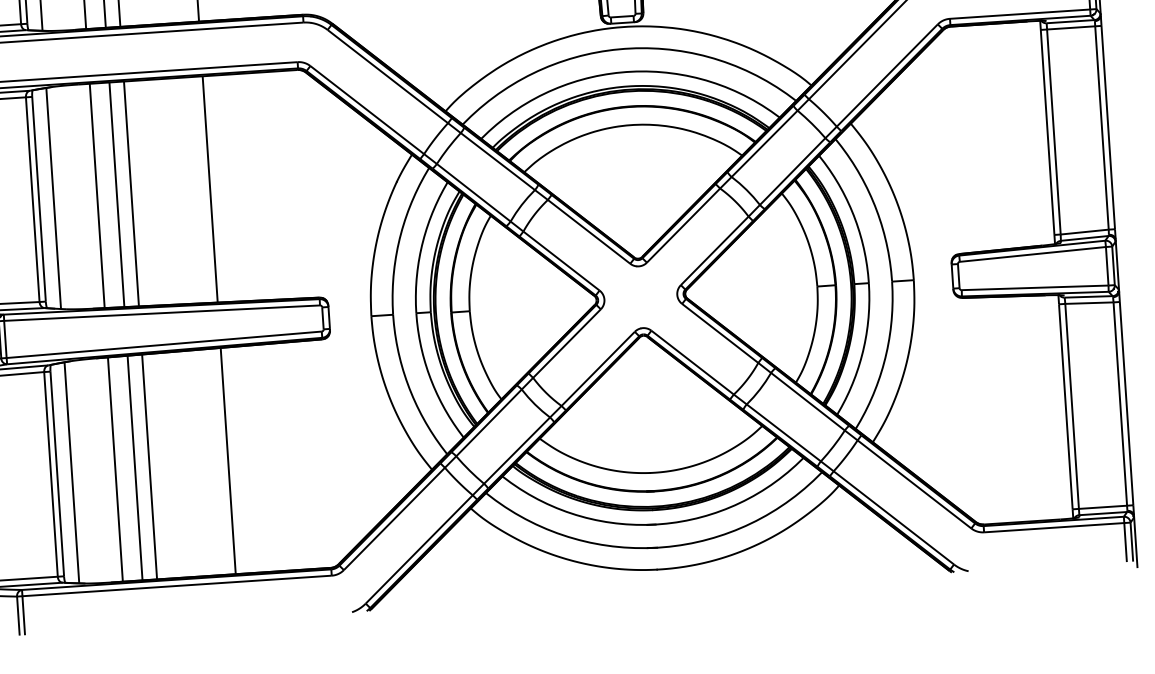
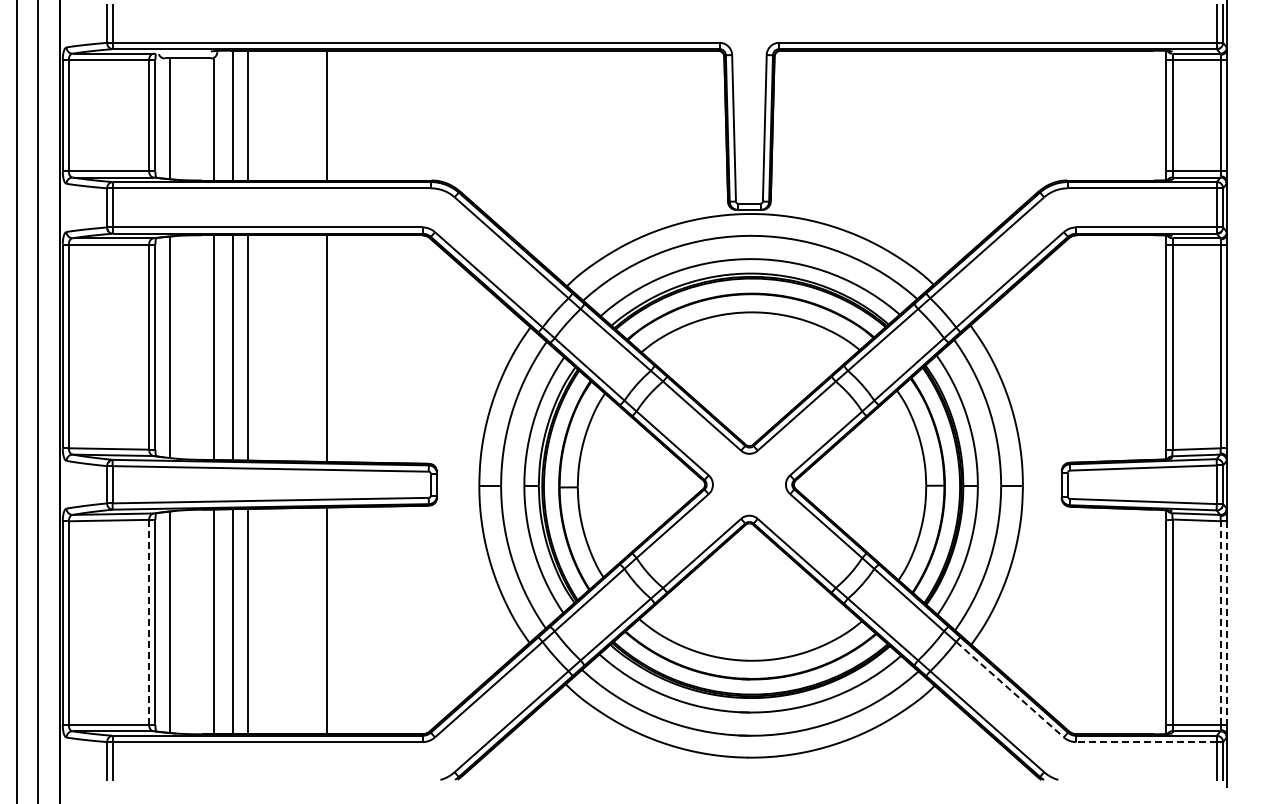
line: (1127, 403) -> (1227, 623), solid -> dashed
line: (1120, 404) -> (1220, 623), solid -> dashed
line: (51, 474) -> (149, 622), solid -> dashed
line: (914, 484) -> (1010, 689), solid -> dashed
line: (1054, 528) -> (1146, 742), solid -> dashed

